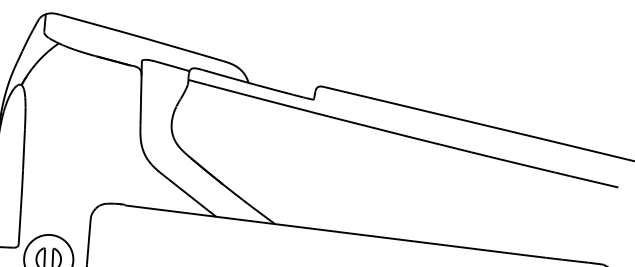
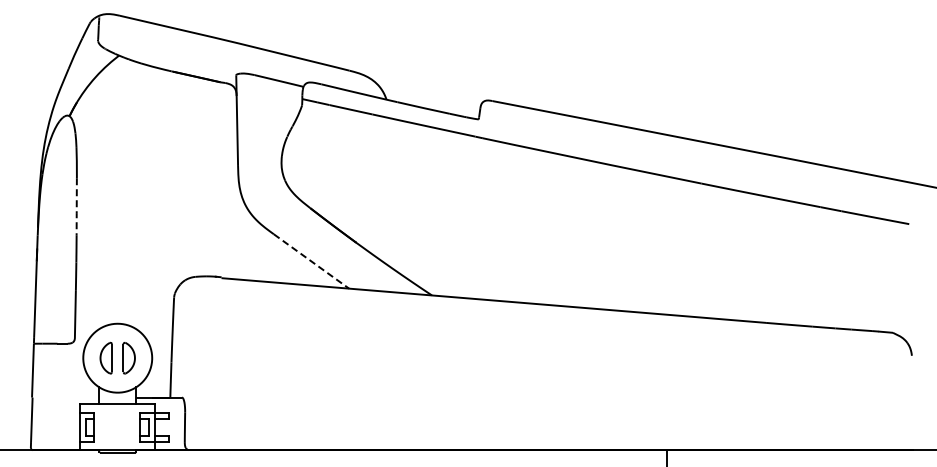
line: (23, 151) -> (76, 208), solid -> dashed
line: (190, 196) -> (311, 261), solid -> dashed

